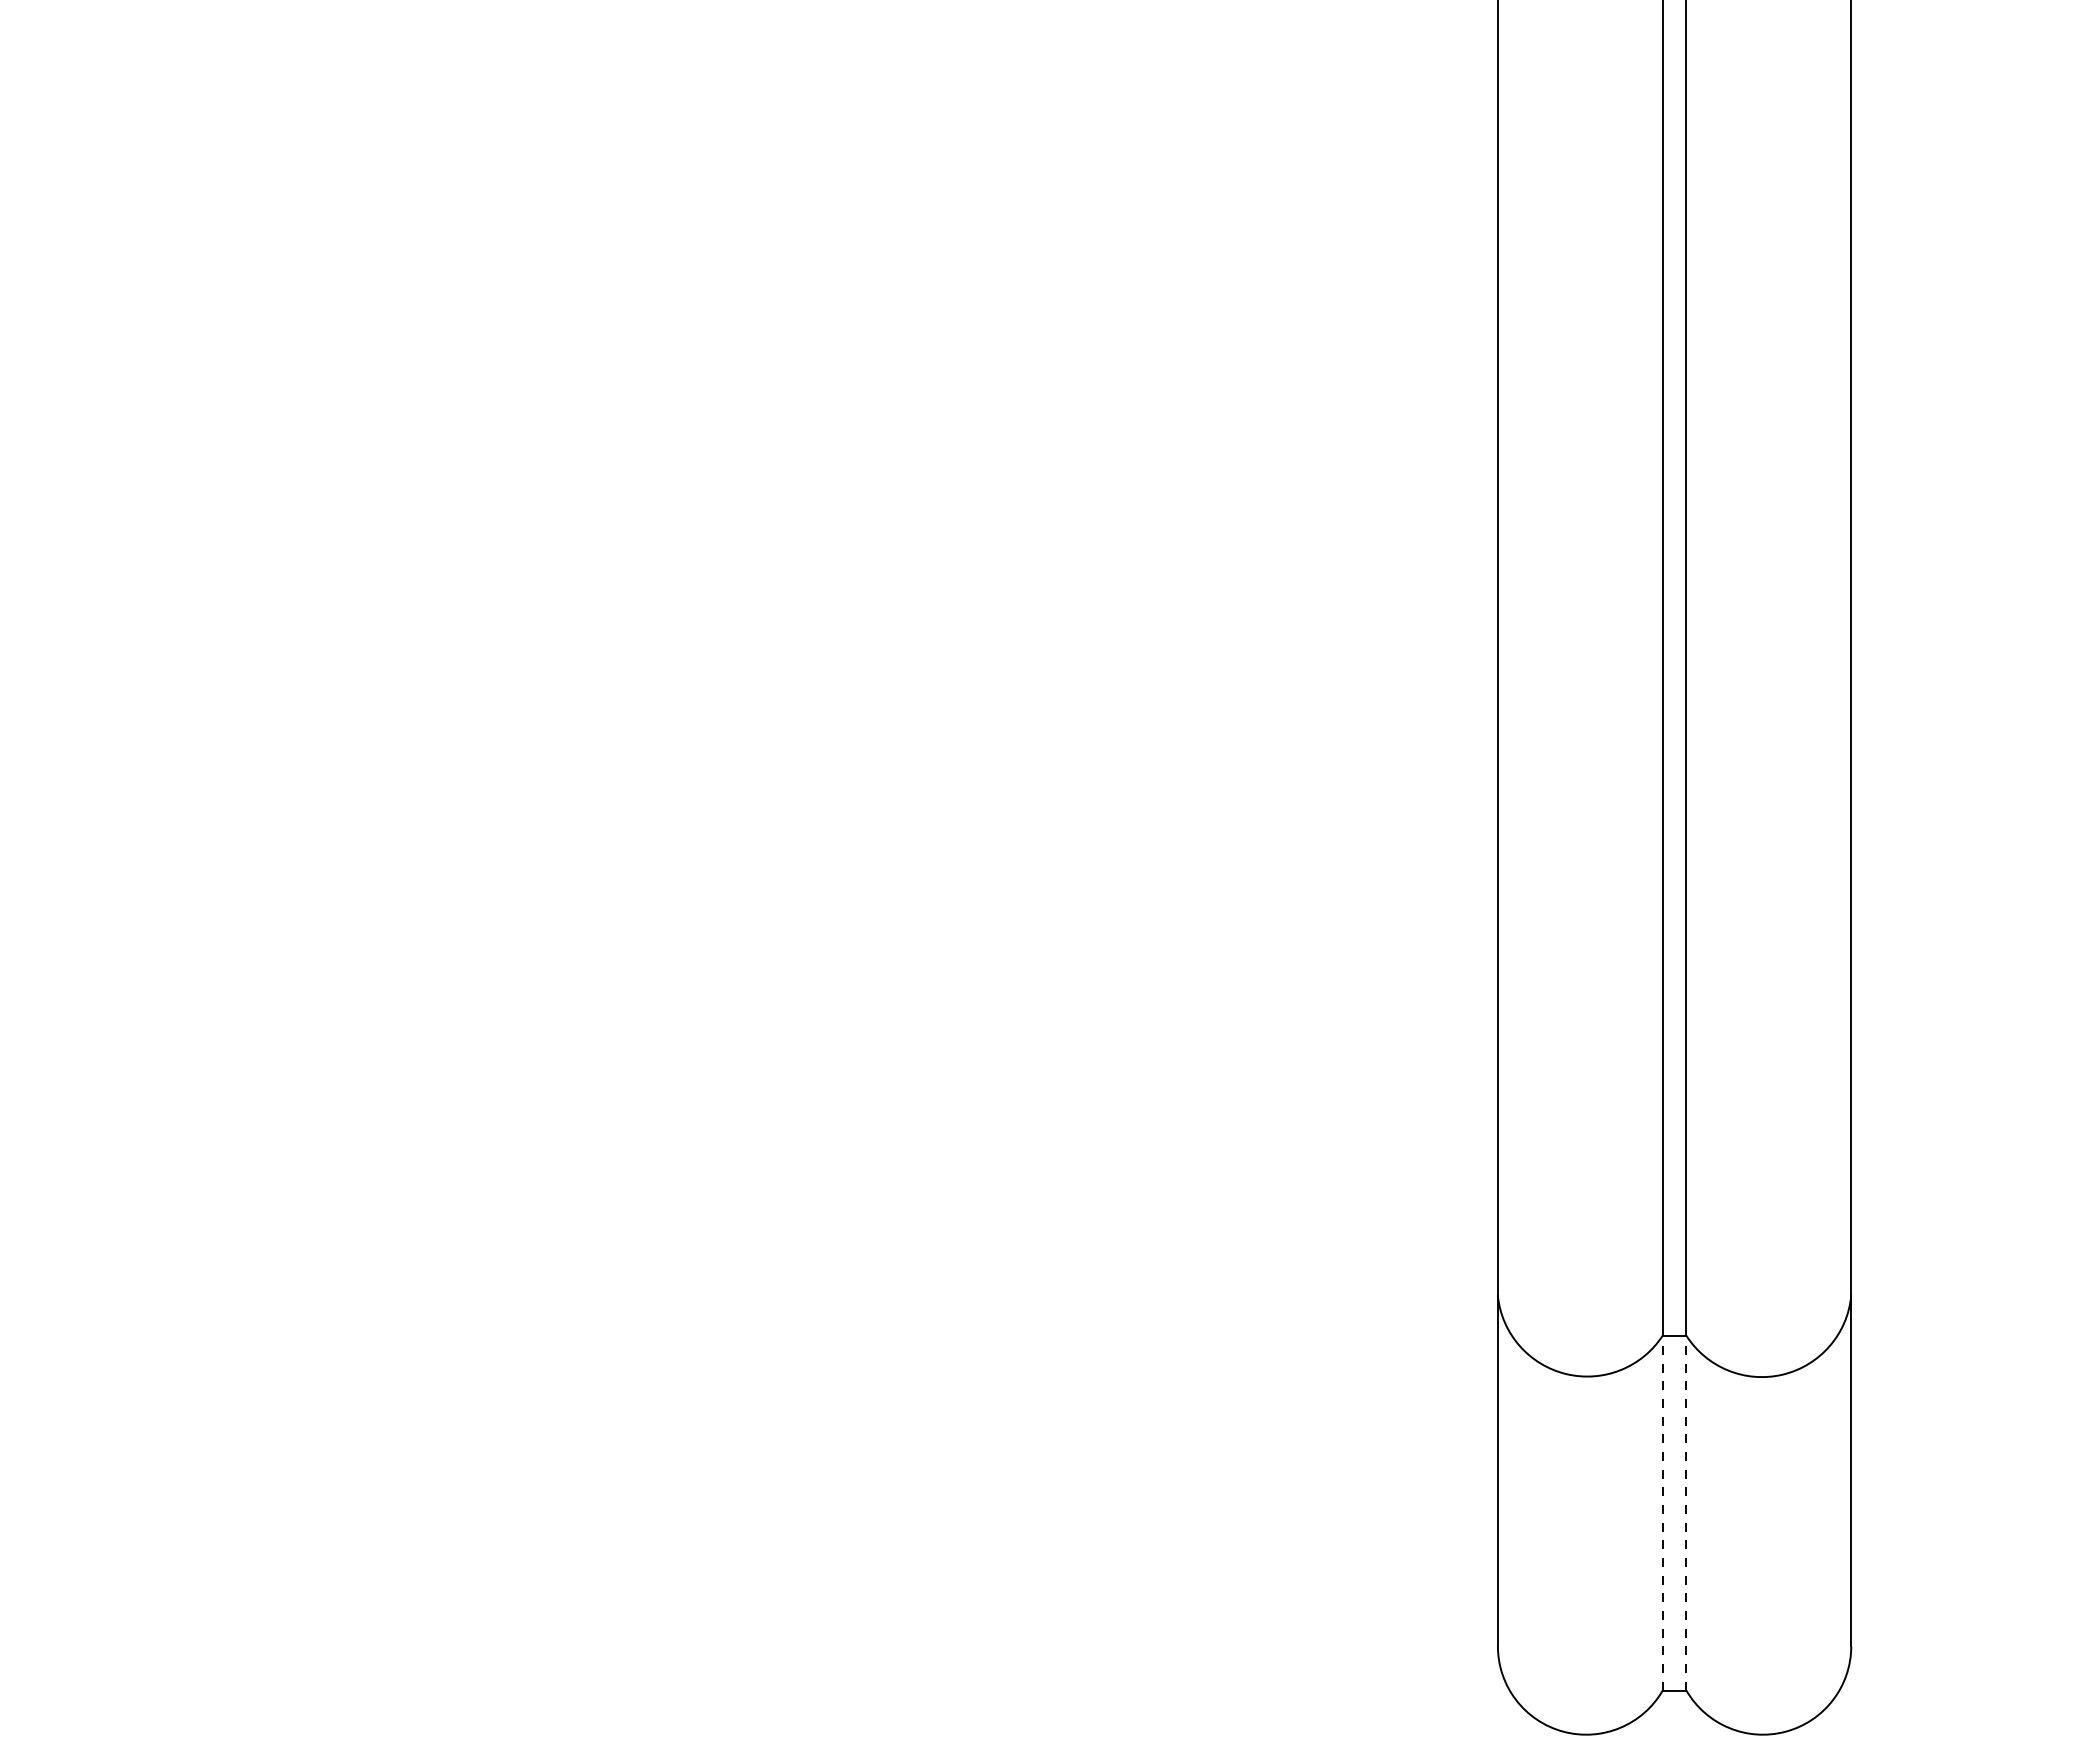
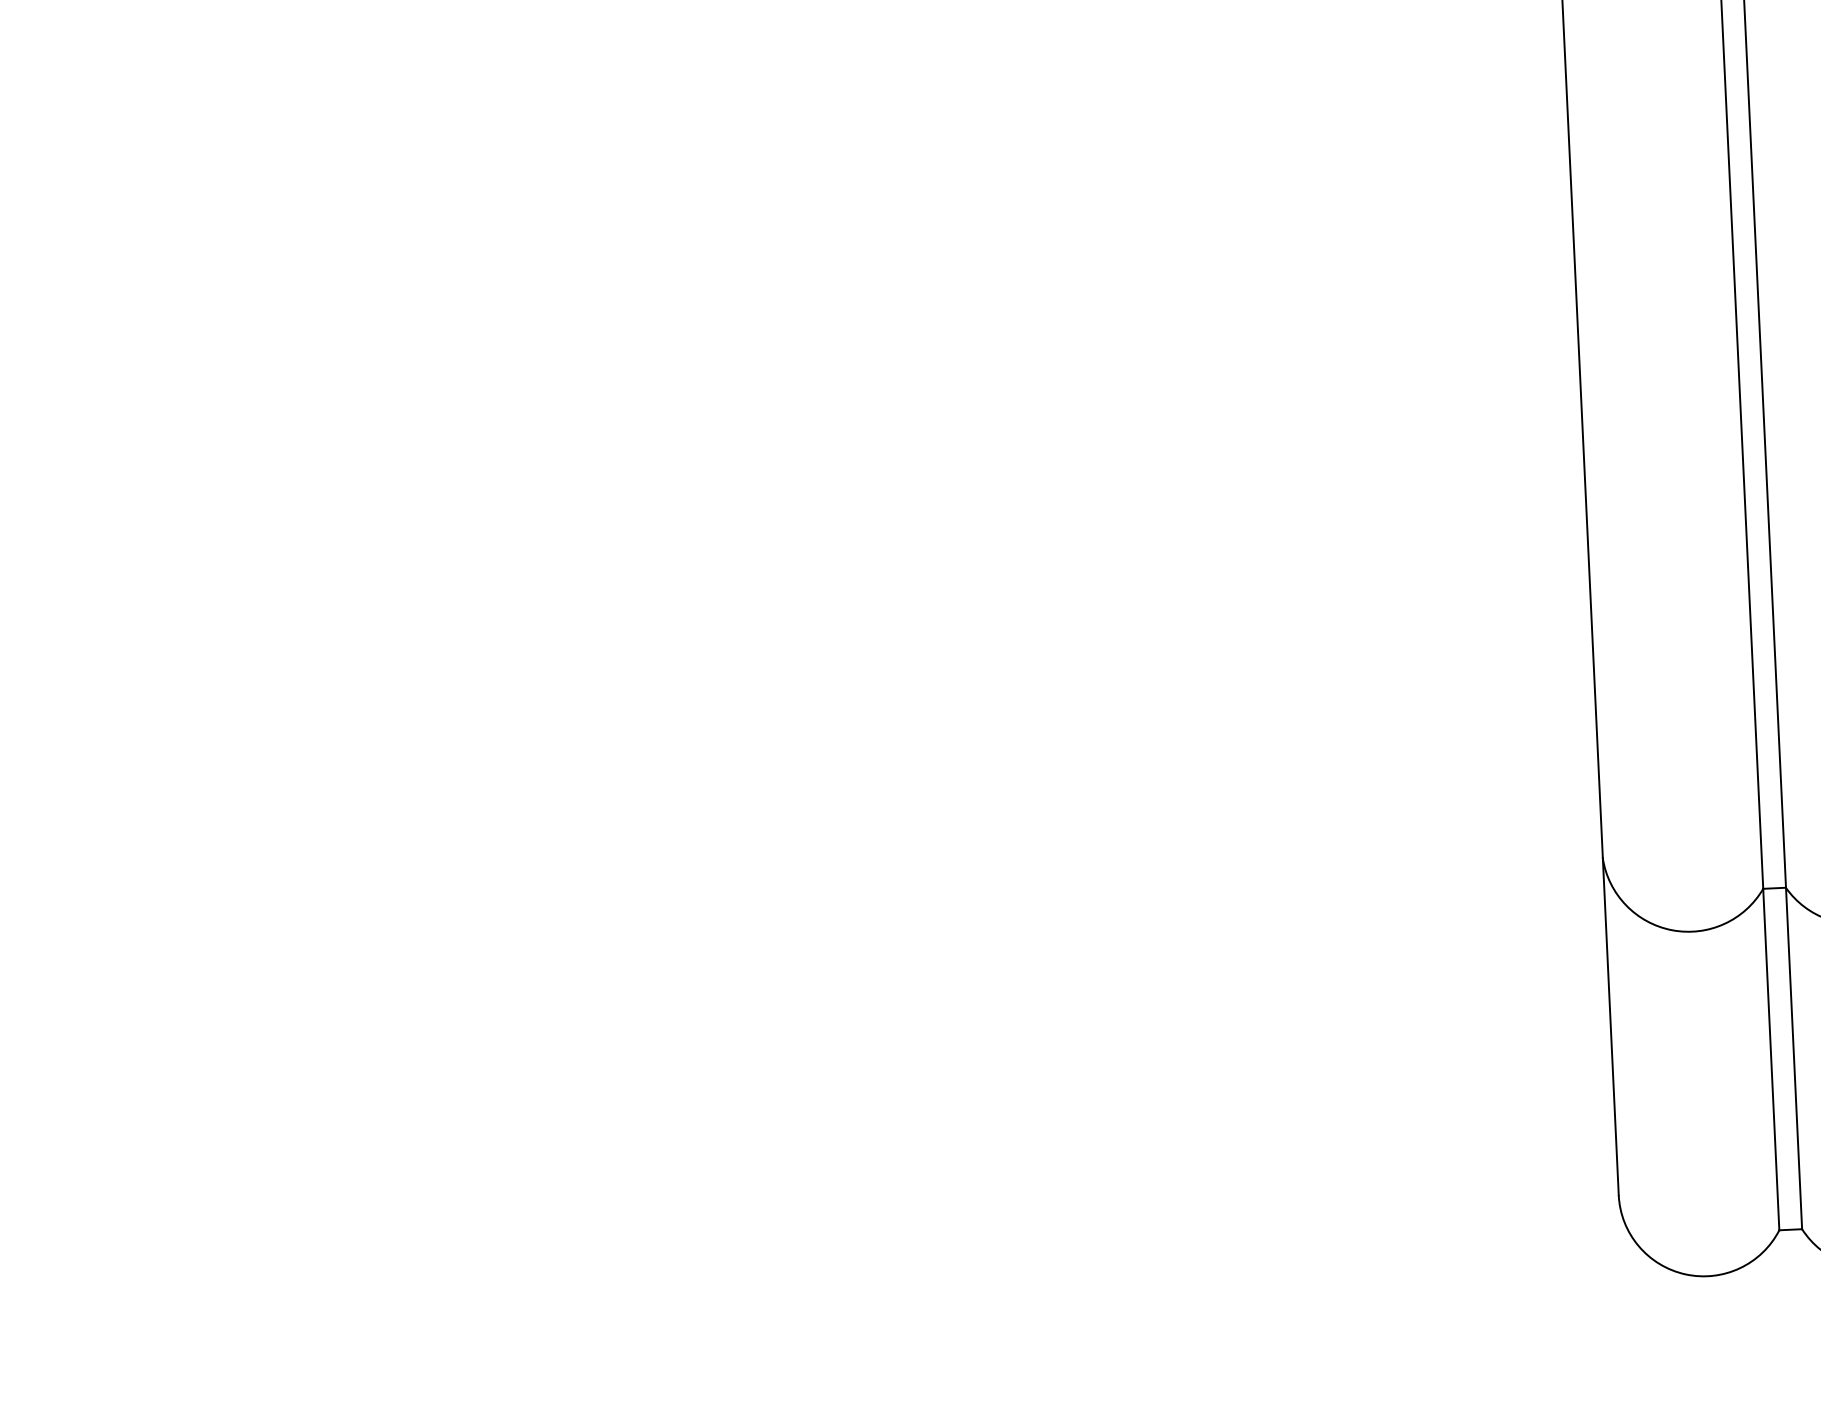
line: (1662, 1512) -> (1771, 1059), dashed -> solid
line: (1686, 1512) -> (1794, 1057), dashed -> solid

